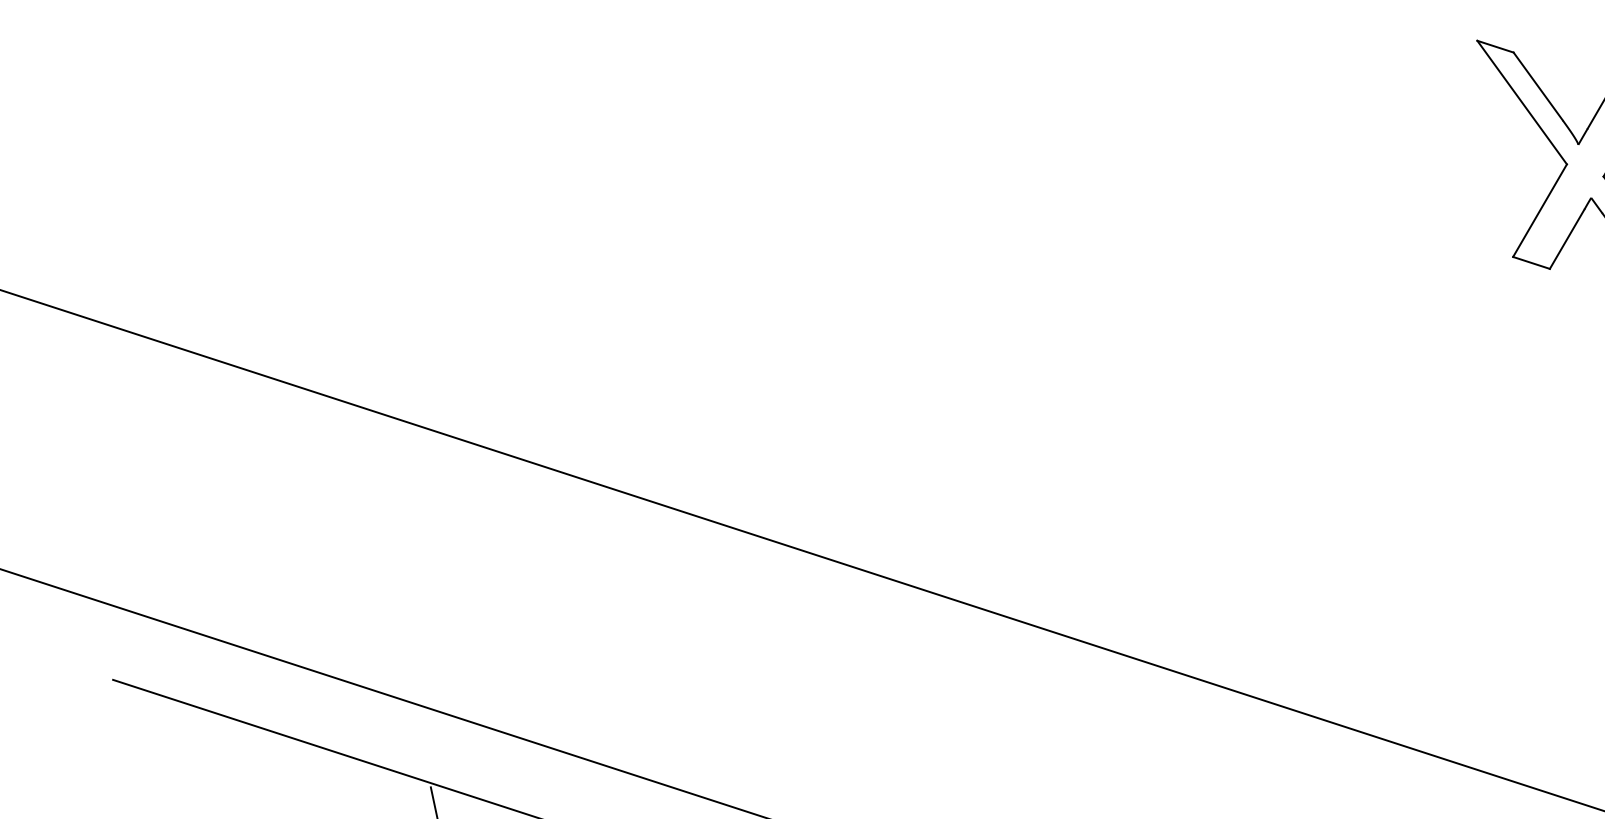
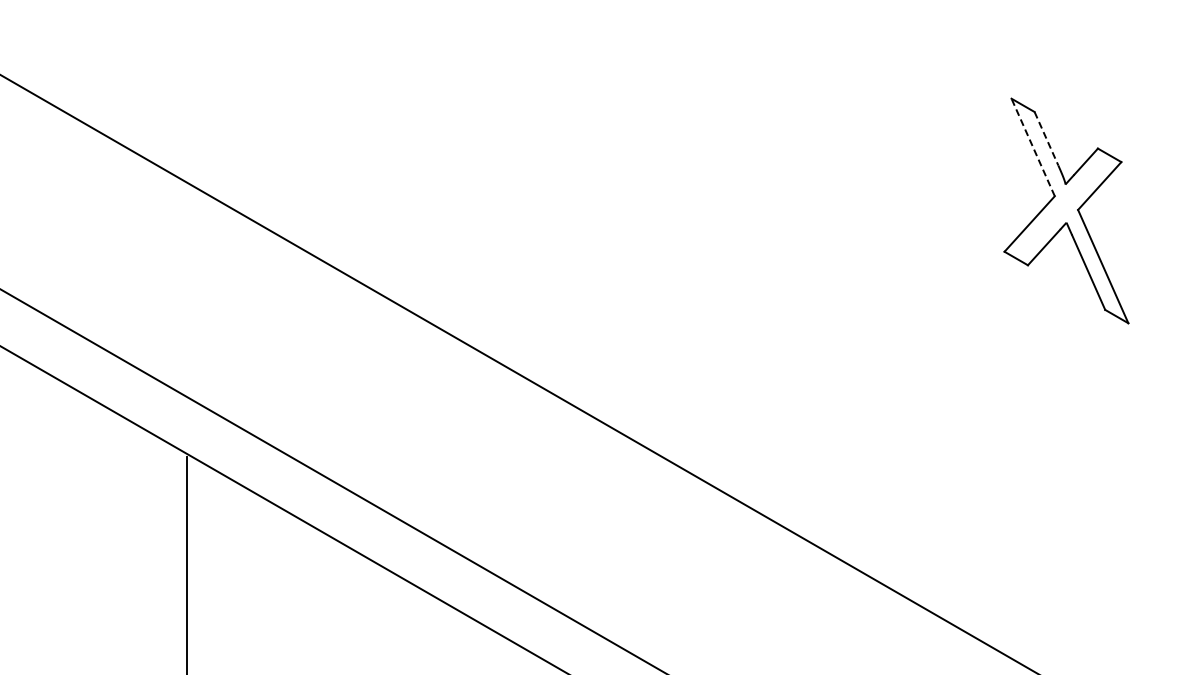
line: (1538, 87) -> (1046, 139), solid -> dashed
line: (1521, 102) -> (1032, 147), solid -> dashed

